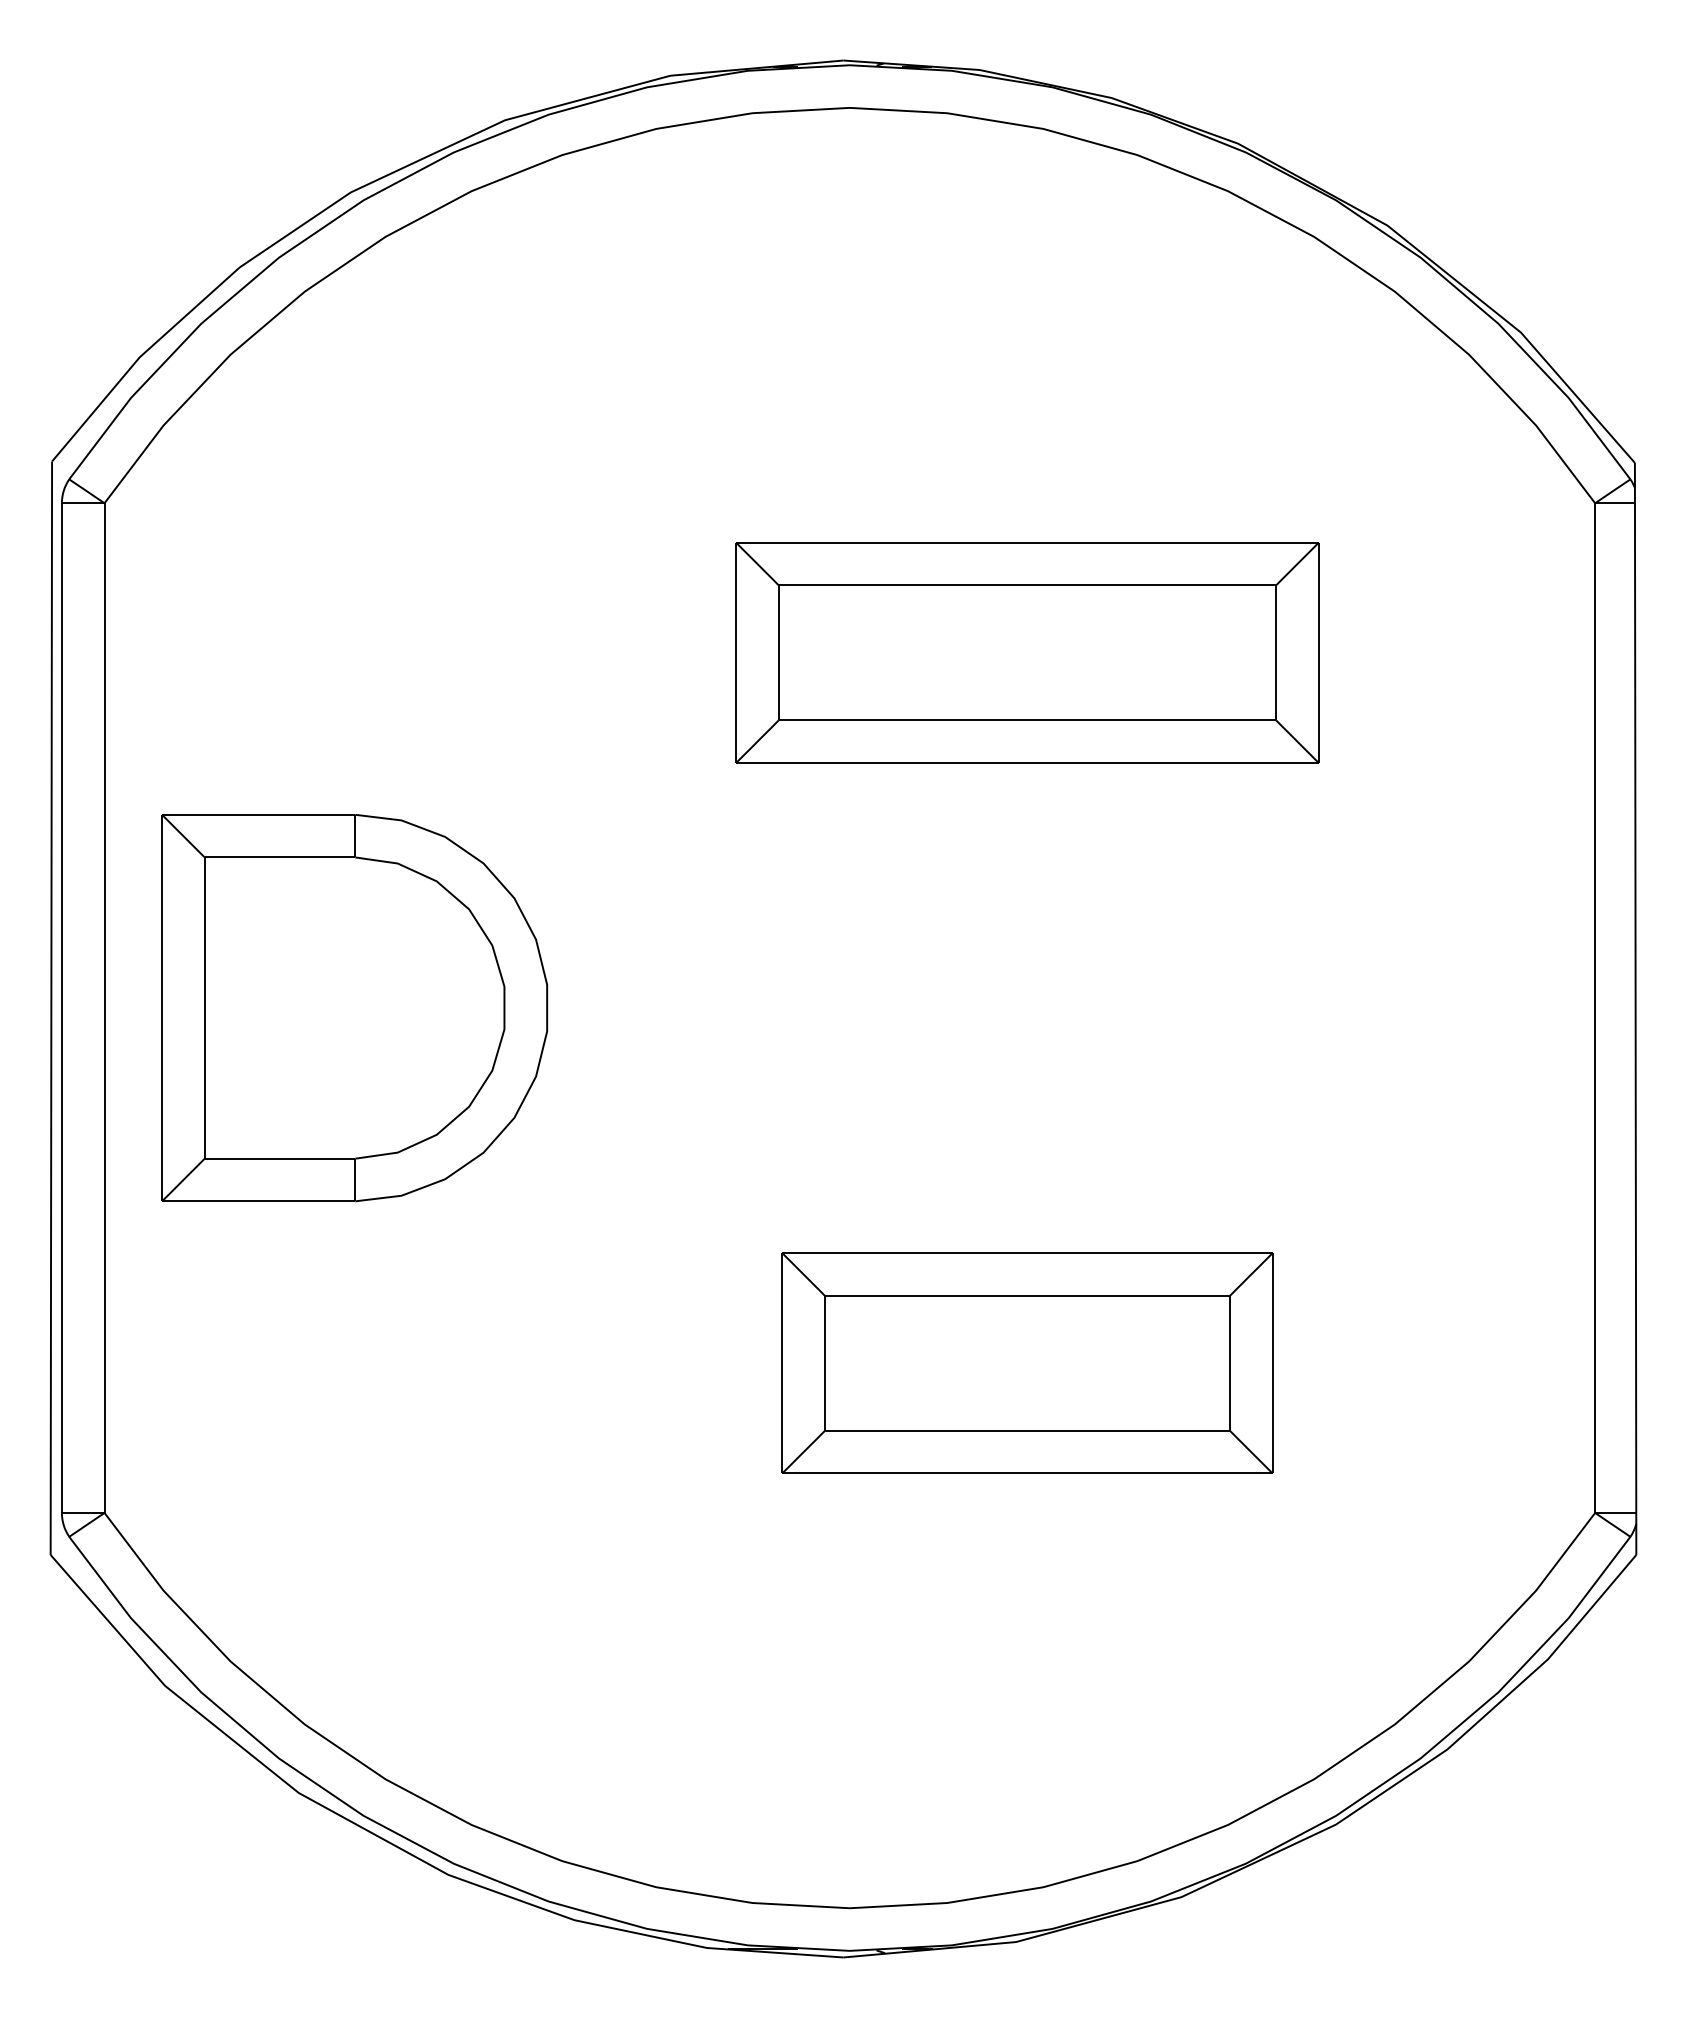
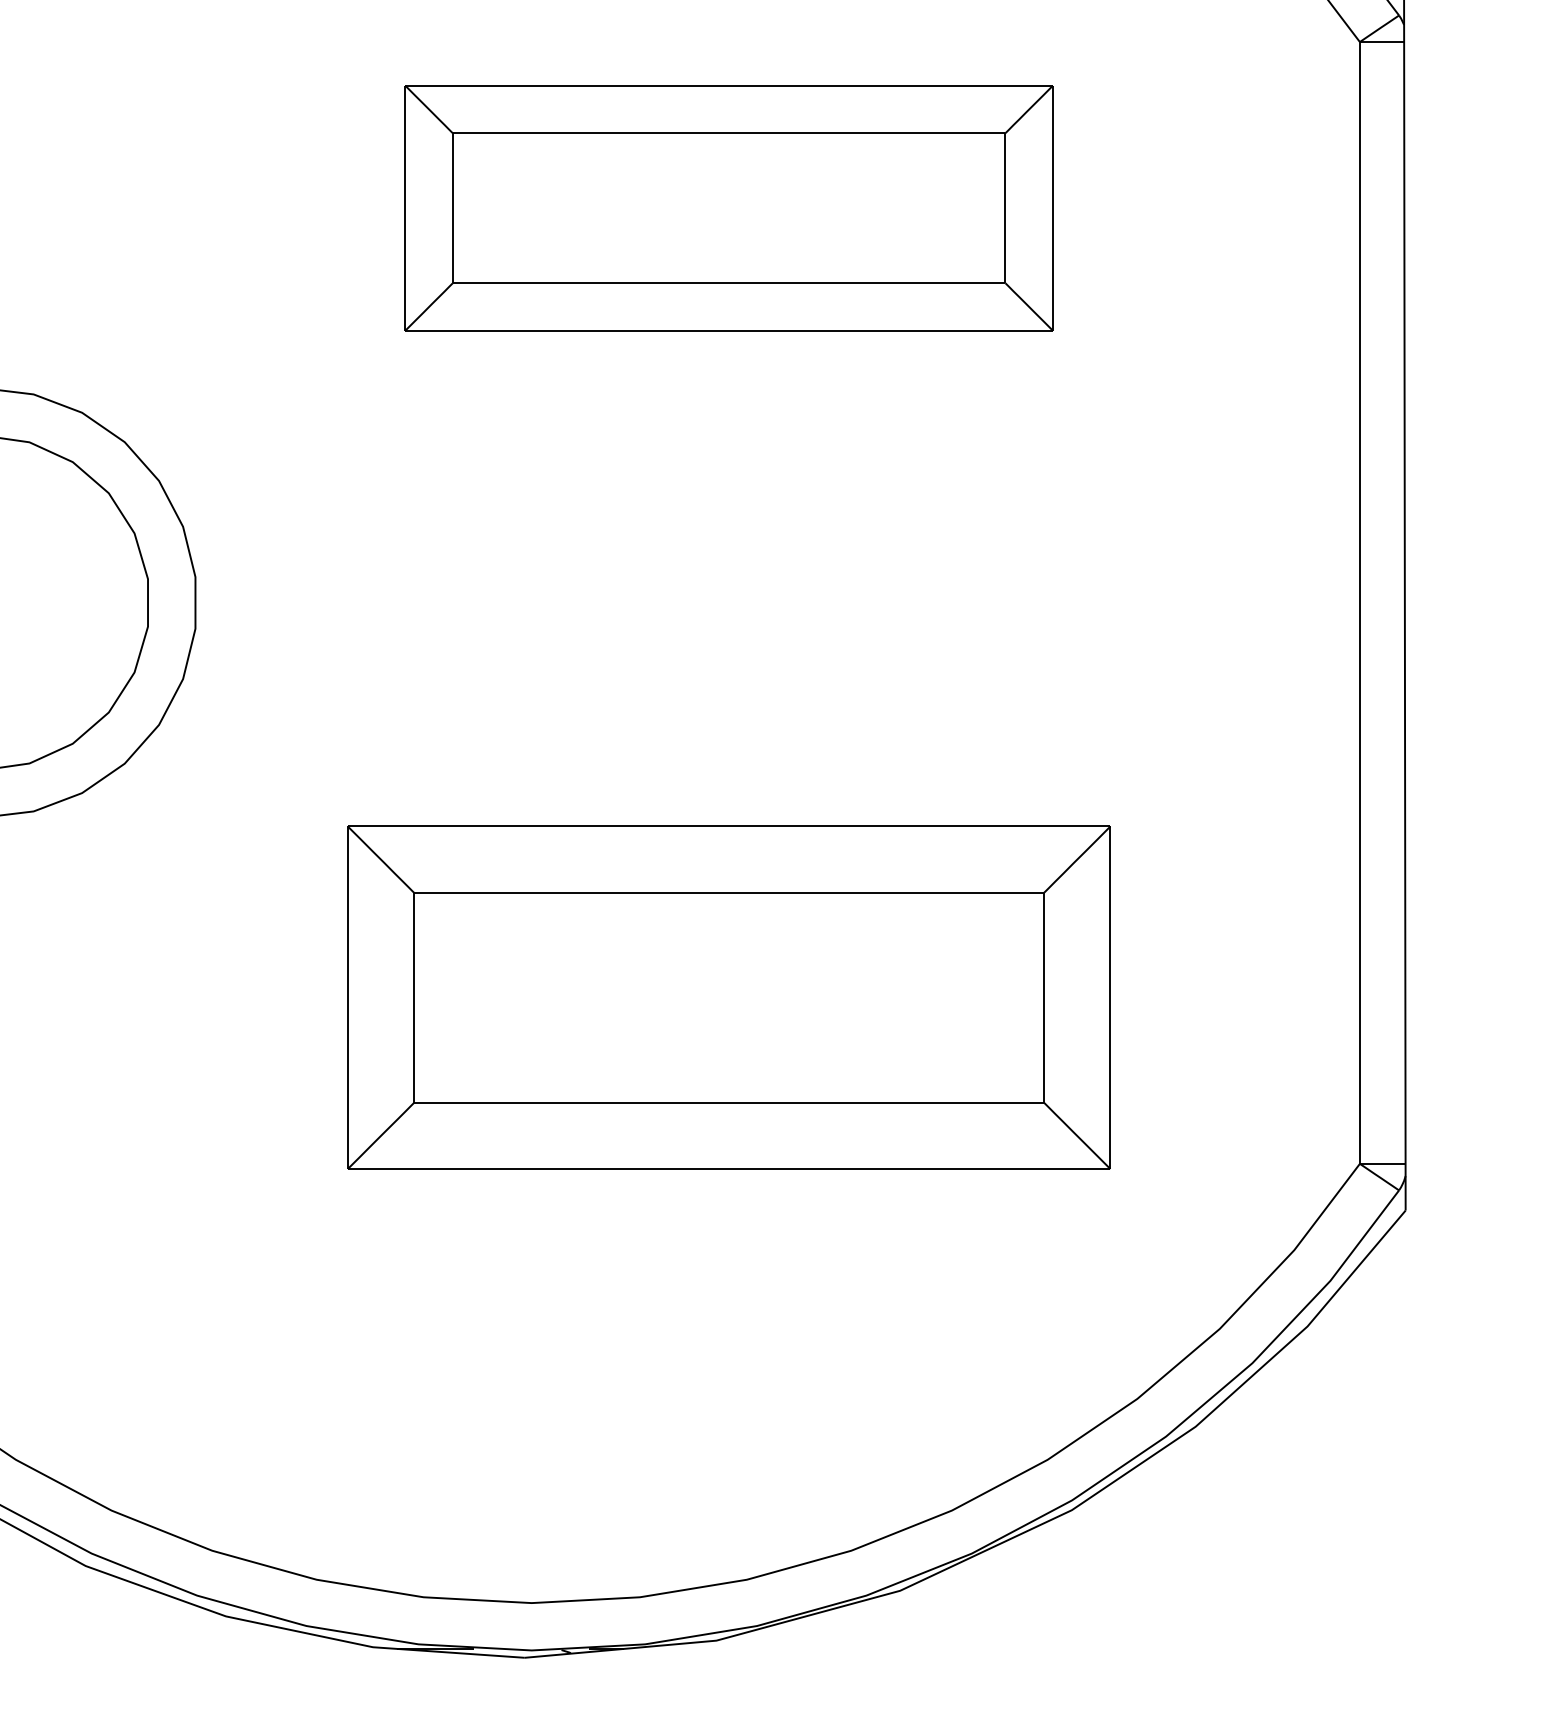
part: (1027, 1362) -> (729, 996), size x1.4

